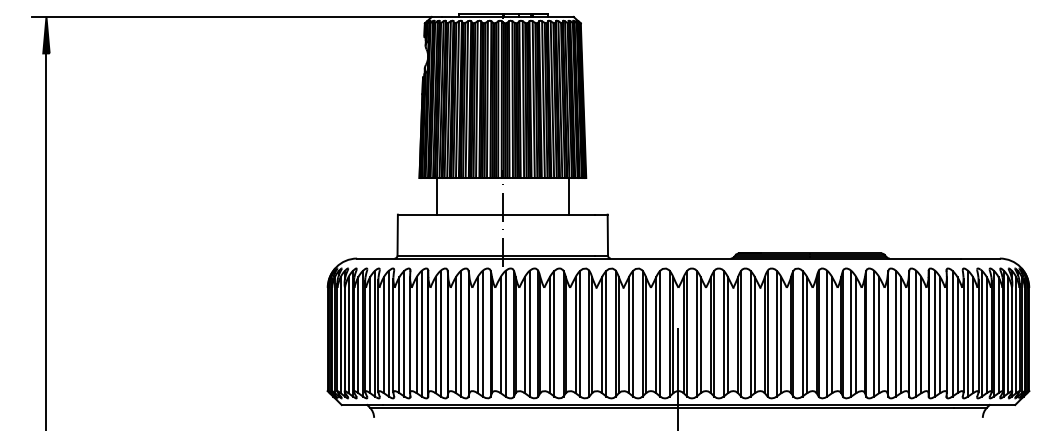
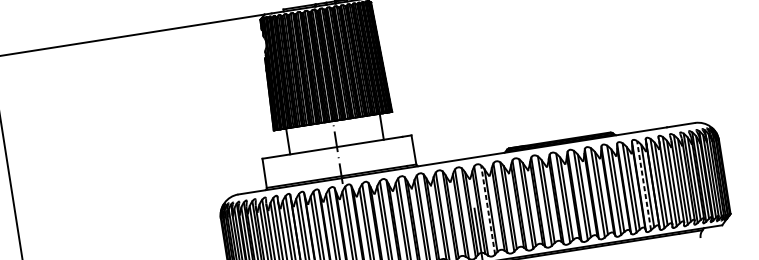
line: (696, 333) -> (487, 209), solid -> dashed
line: (916, 333) -> (644, 185), solid -> dashed

